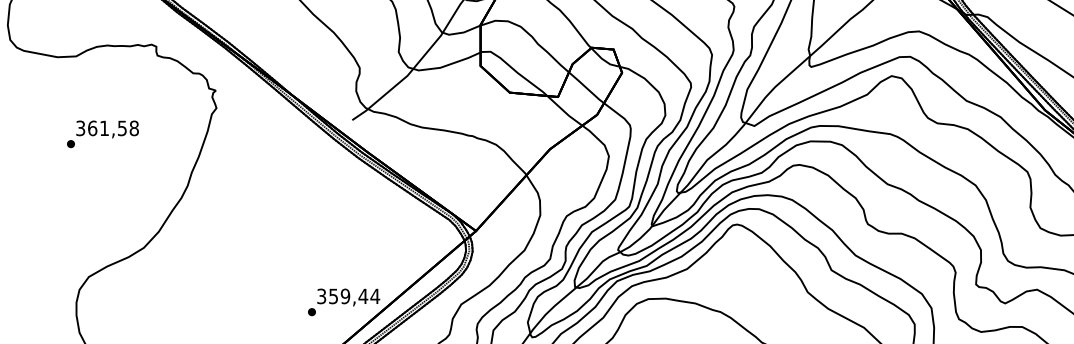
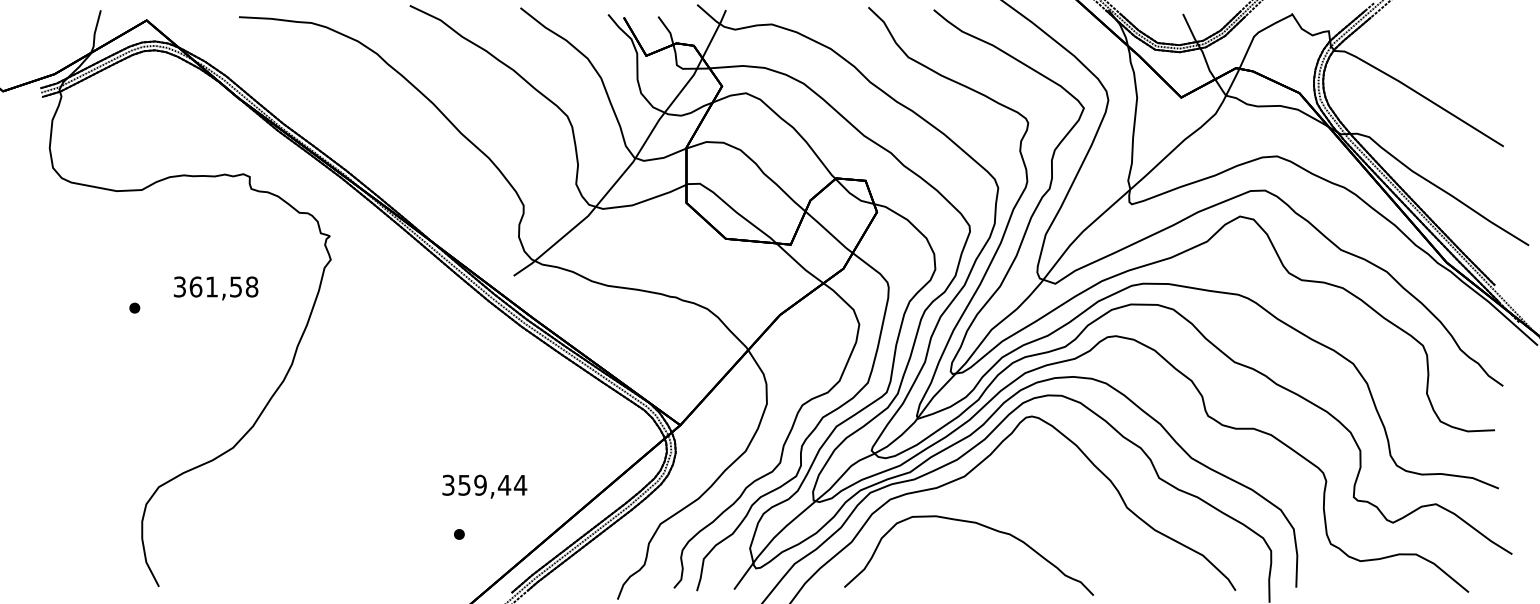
text: (107, 129) -> (216, 288), moved
text: (348, 297) -> (484, 486), moved

